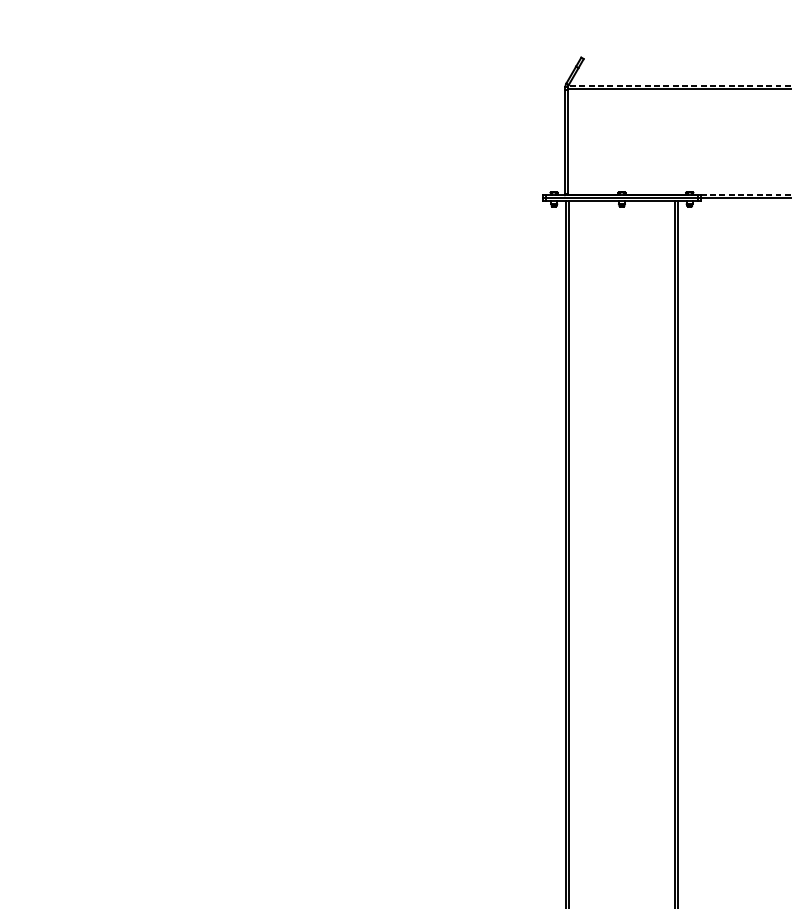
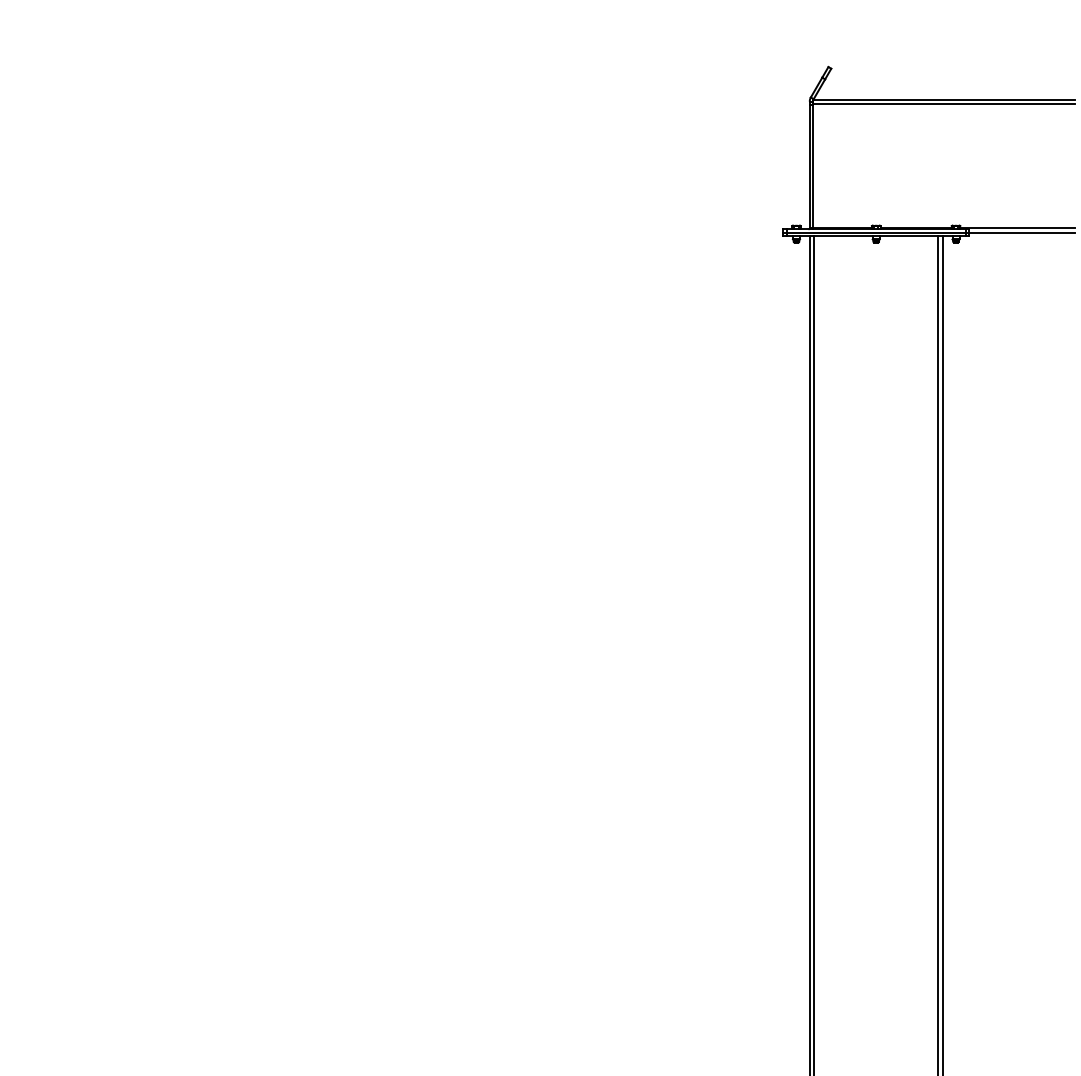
line: (679, 85) -> (944, 99), dashed -> solid
line: (741, 194) -> (1017, 228), dashed -> solid

